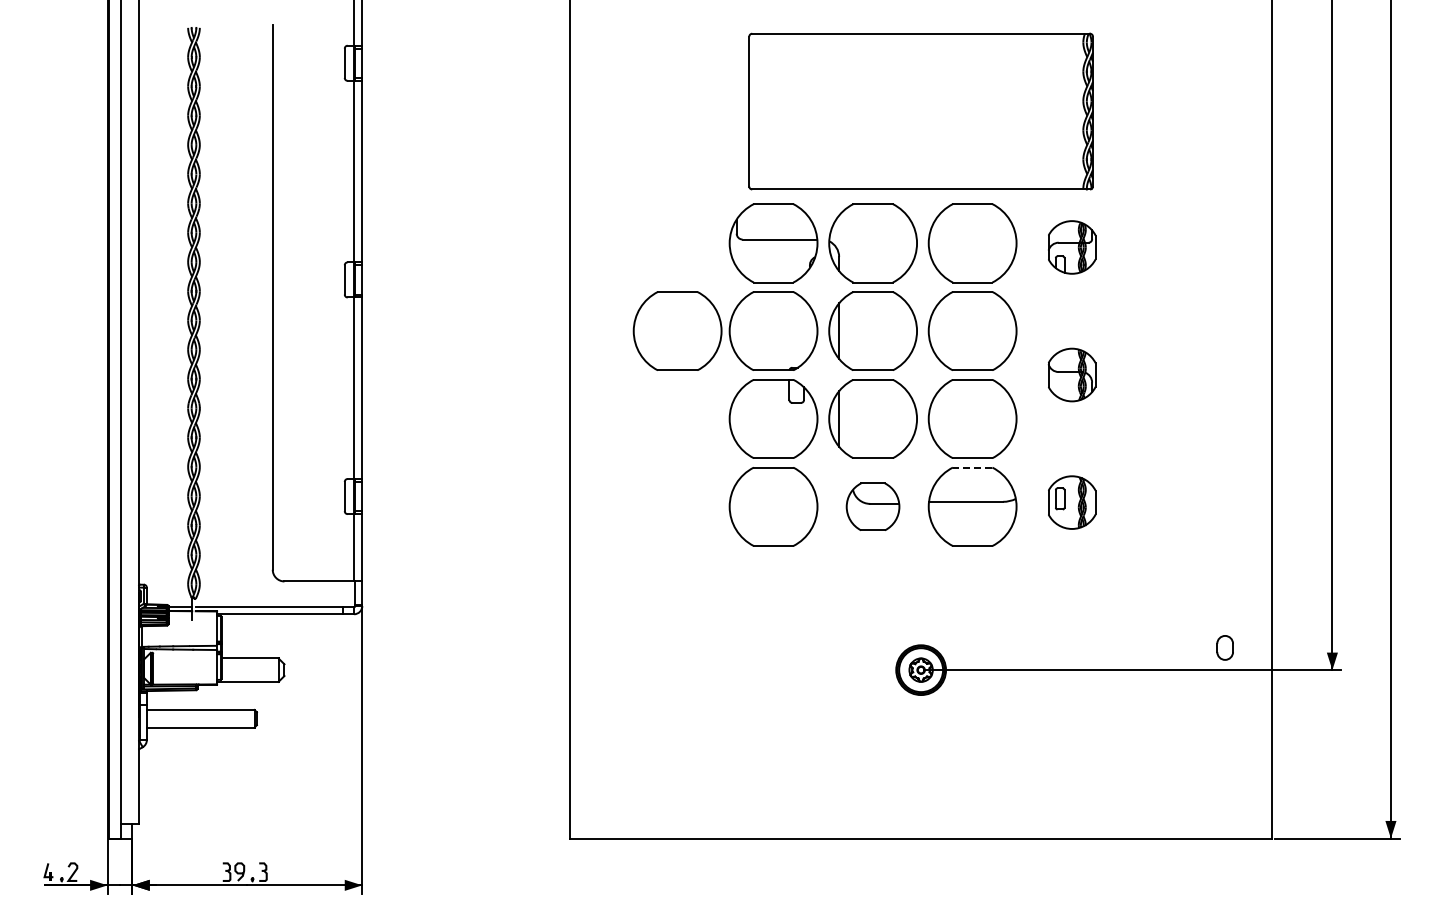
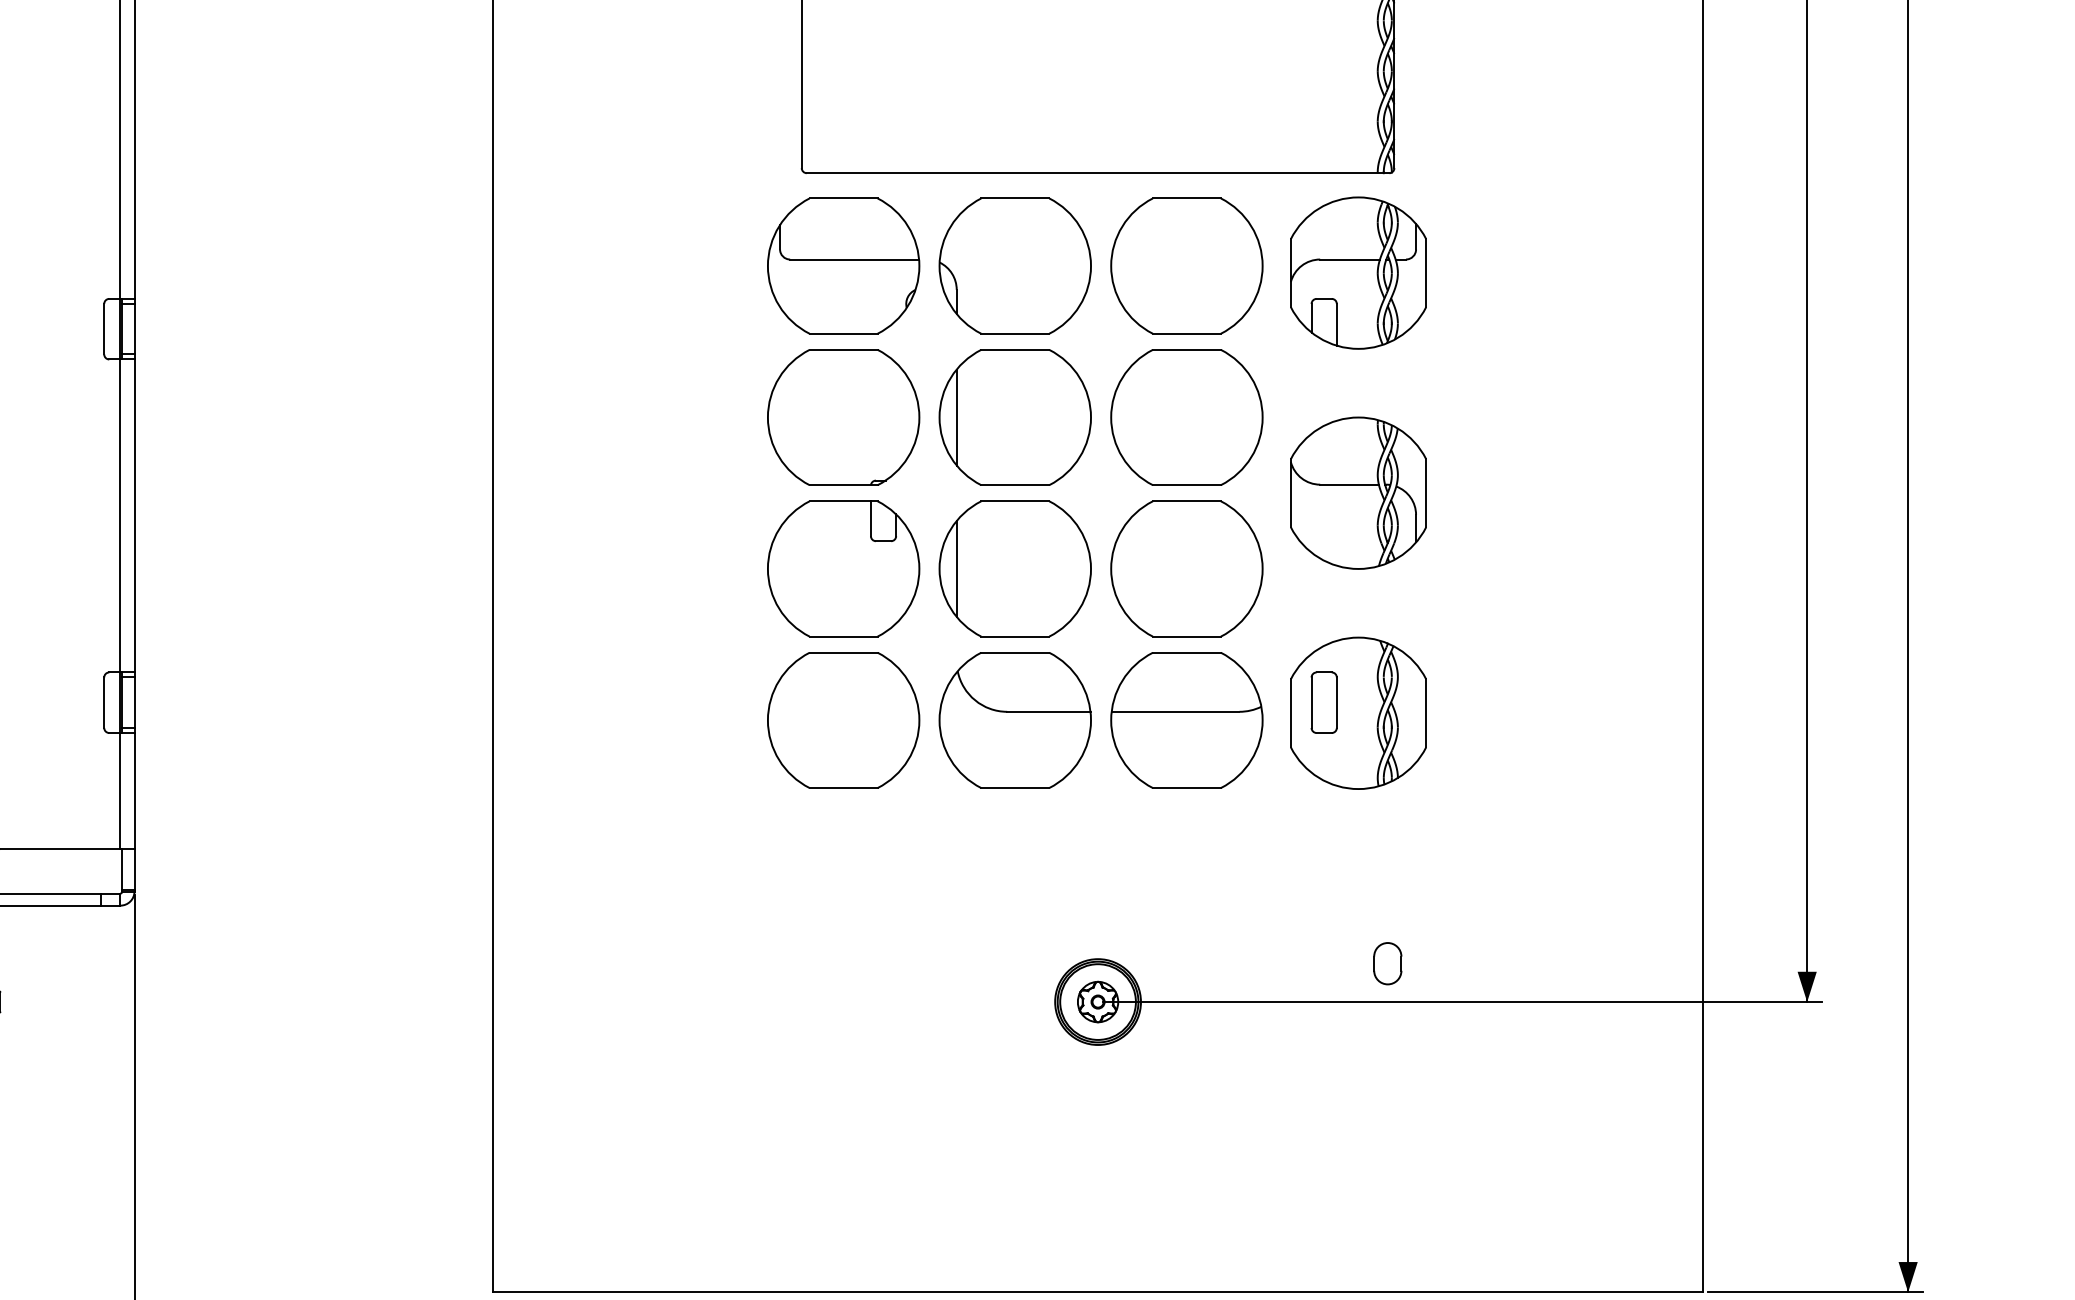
part: (1071, 247) -> (1357, 273), size x1.67
part: (677, 330) -> (677, 416), removed
part: (1071, 374) -> (1357, 492), size x1.67
line: (972, 467) -> (1186, 652), dashed -> solid
part: (1071, 502) -> (1357, 712), size x1.67
part: (872, 506) -> (1014, 719), size x1.67
part: (1224, 647) -> (1386, 962), moved

